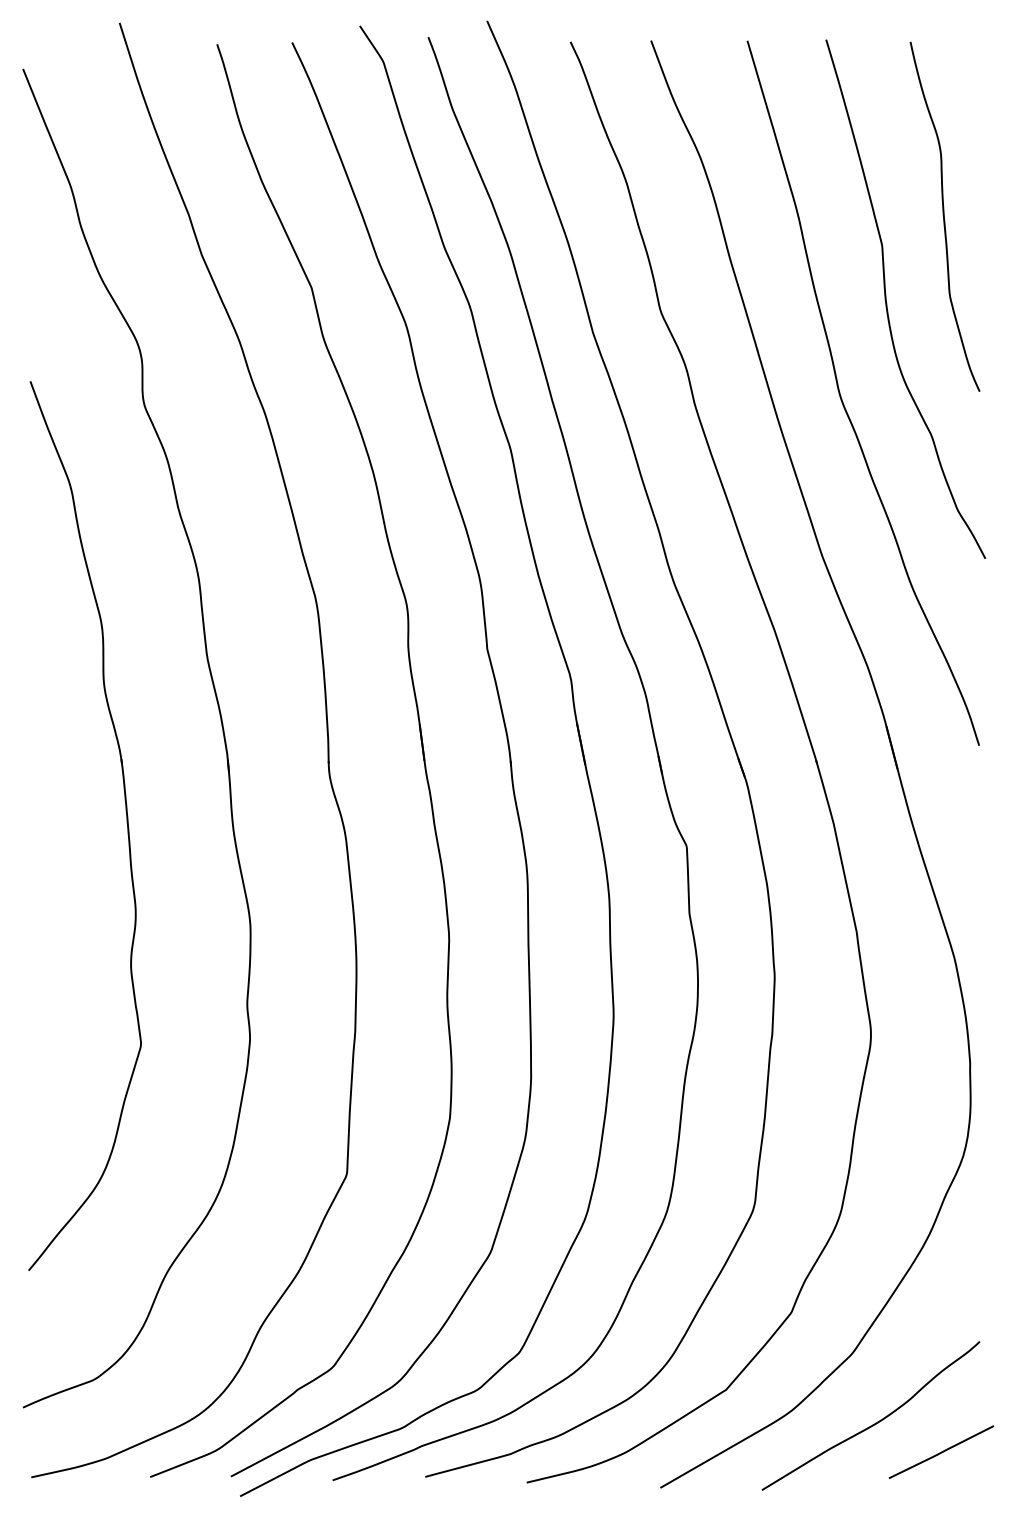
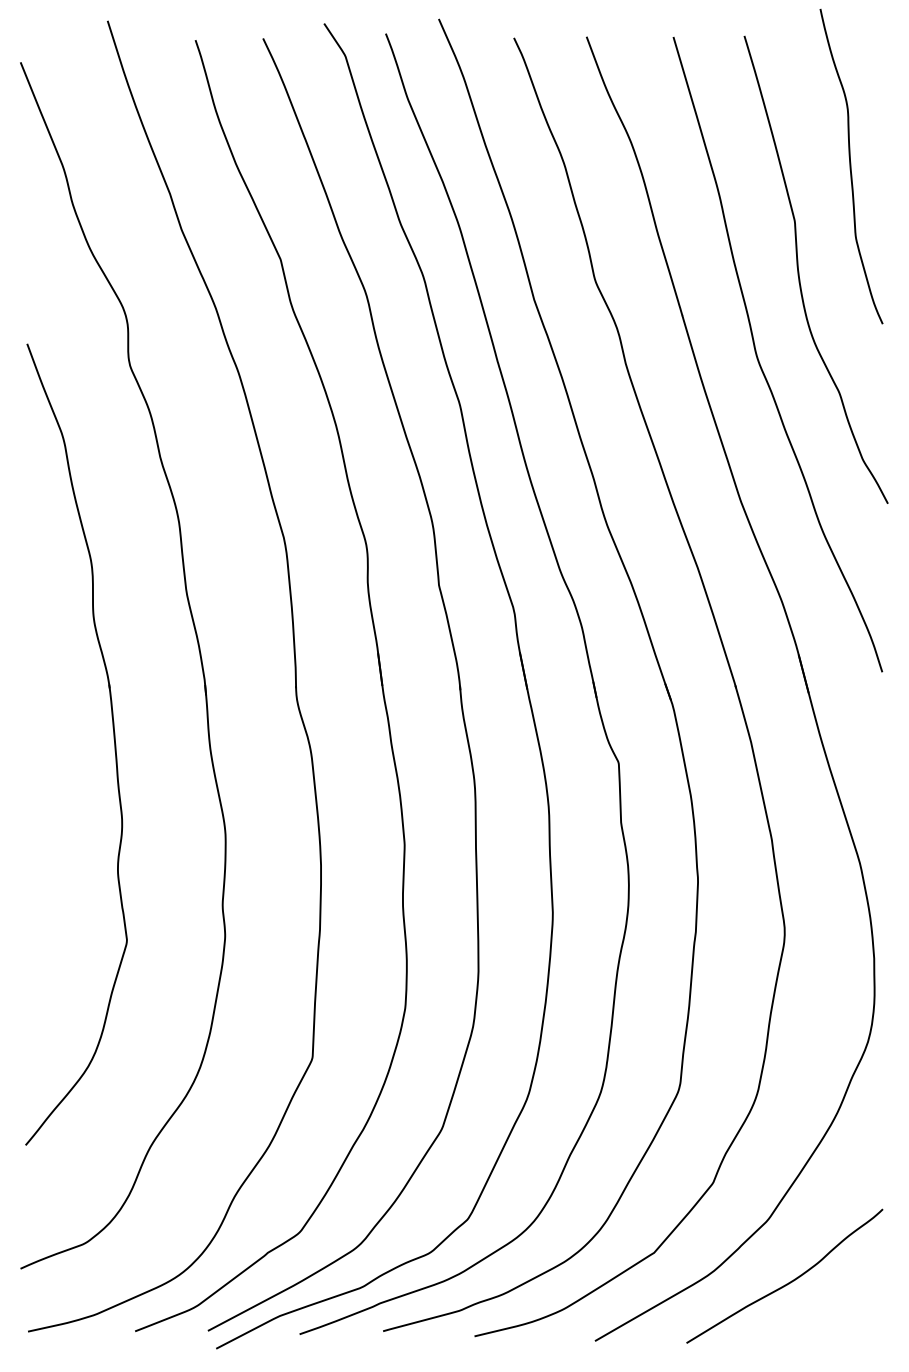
curve: (945, 216) -> (851, 166), moved
line: (940, 1451) -> (847, 1308), removed

